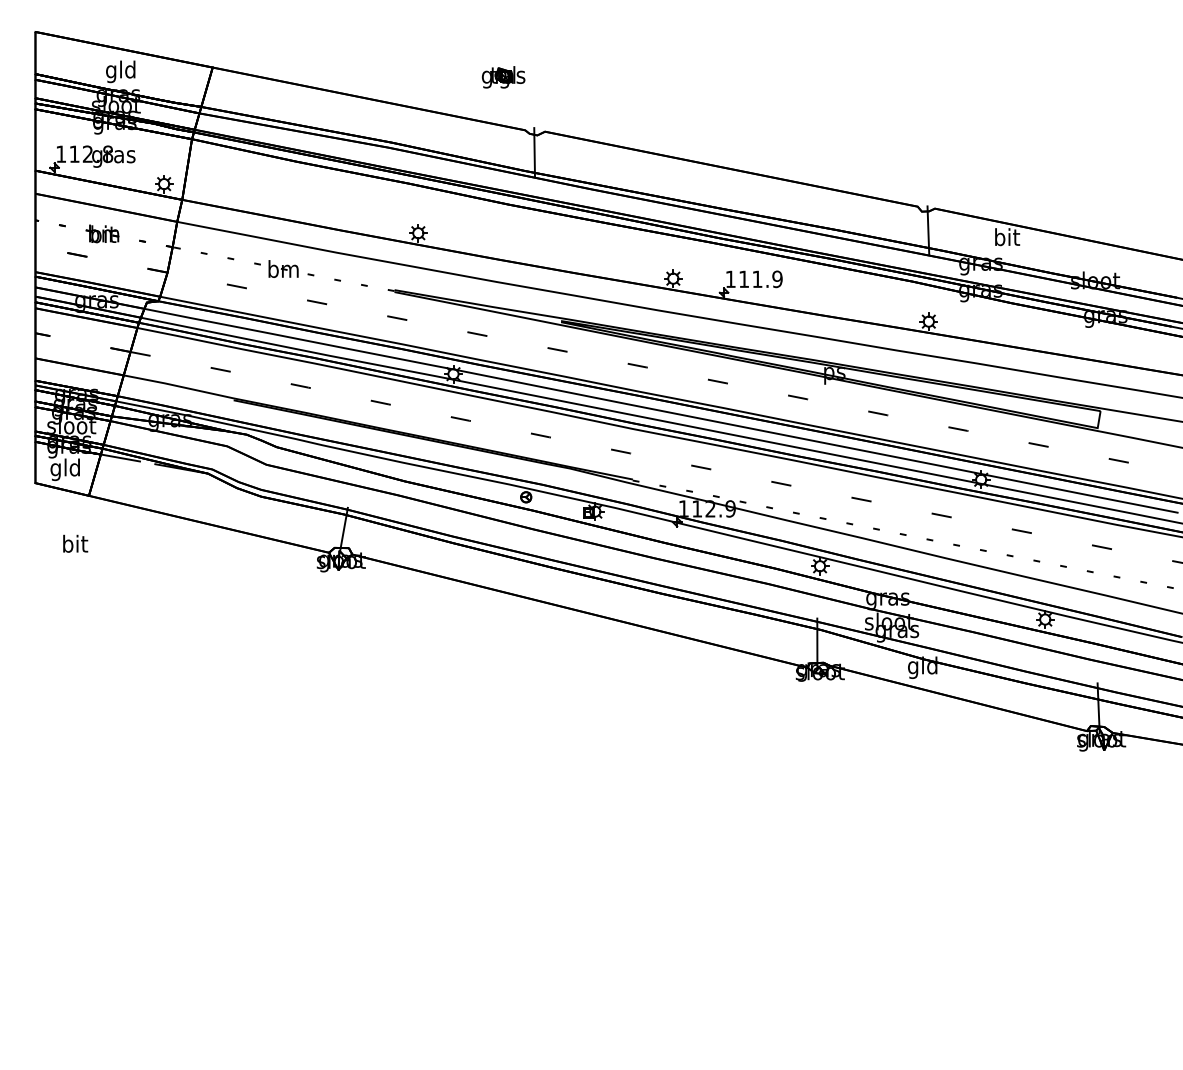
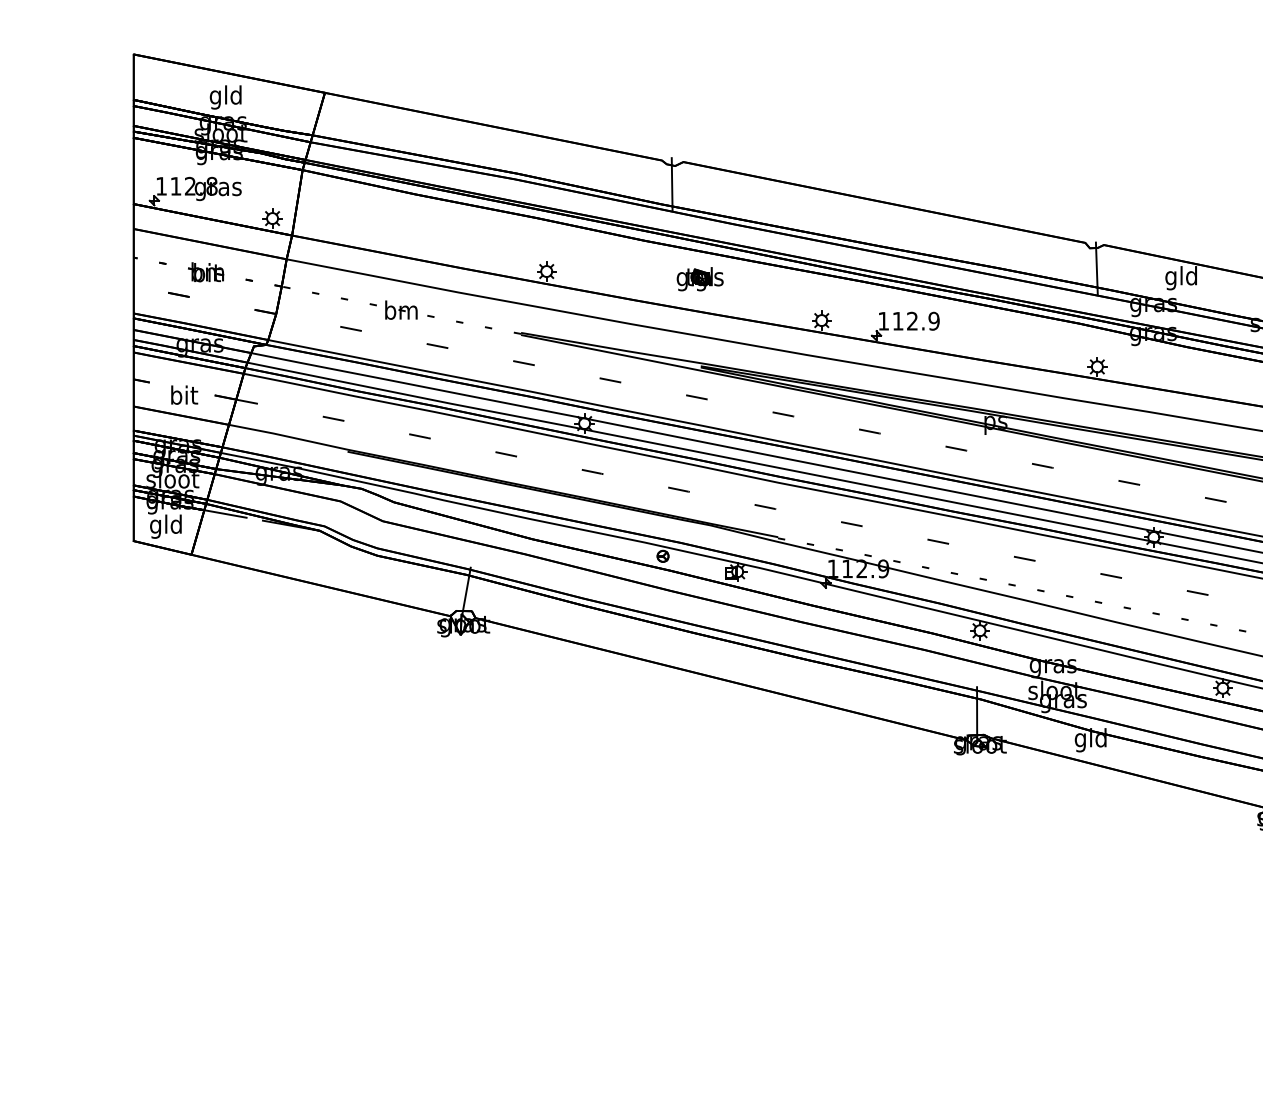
part: (503, 77) -> (700, 279), moved
text: (1006, 239) -> (1181, 278), bit -> gld
text: (757, 278) -> (912, 320), 111.9 -> 112.9
text: (75, 543) -> (184, 394), moved

